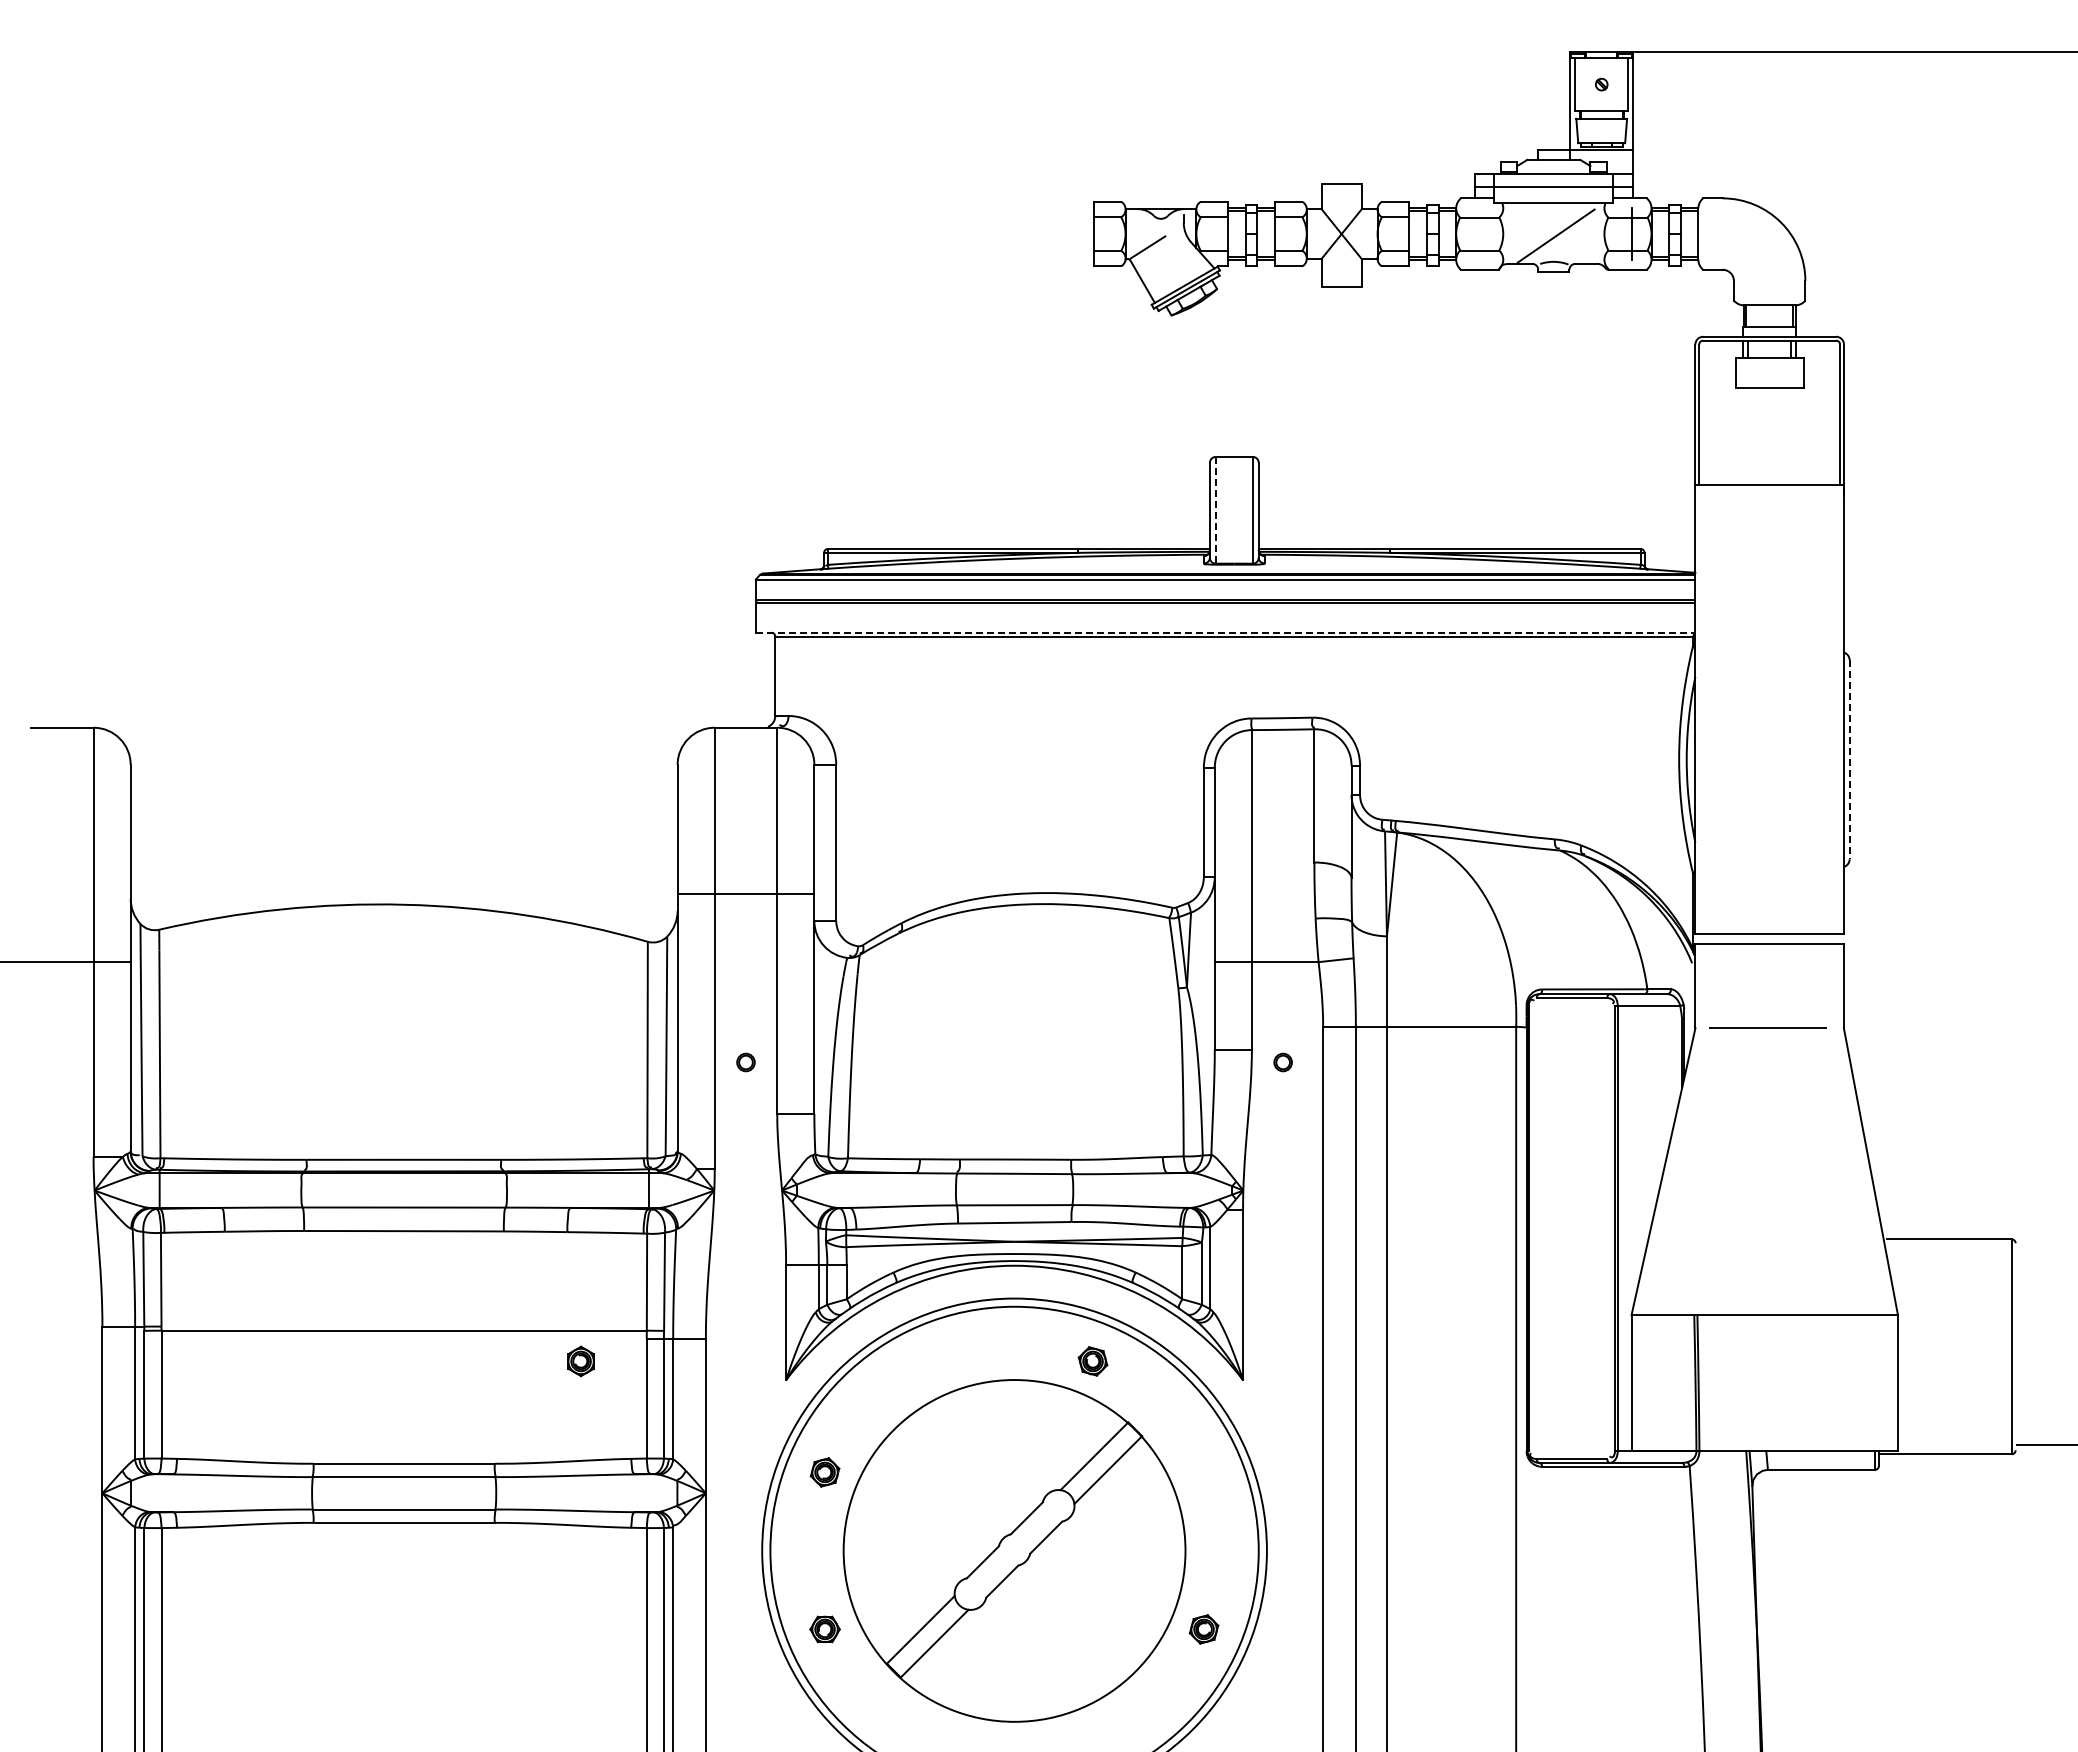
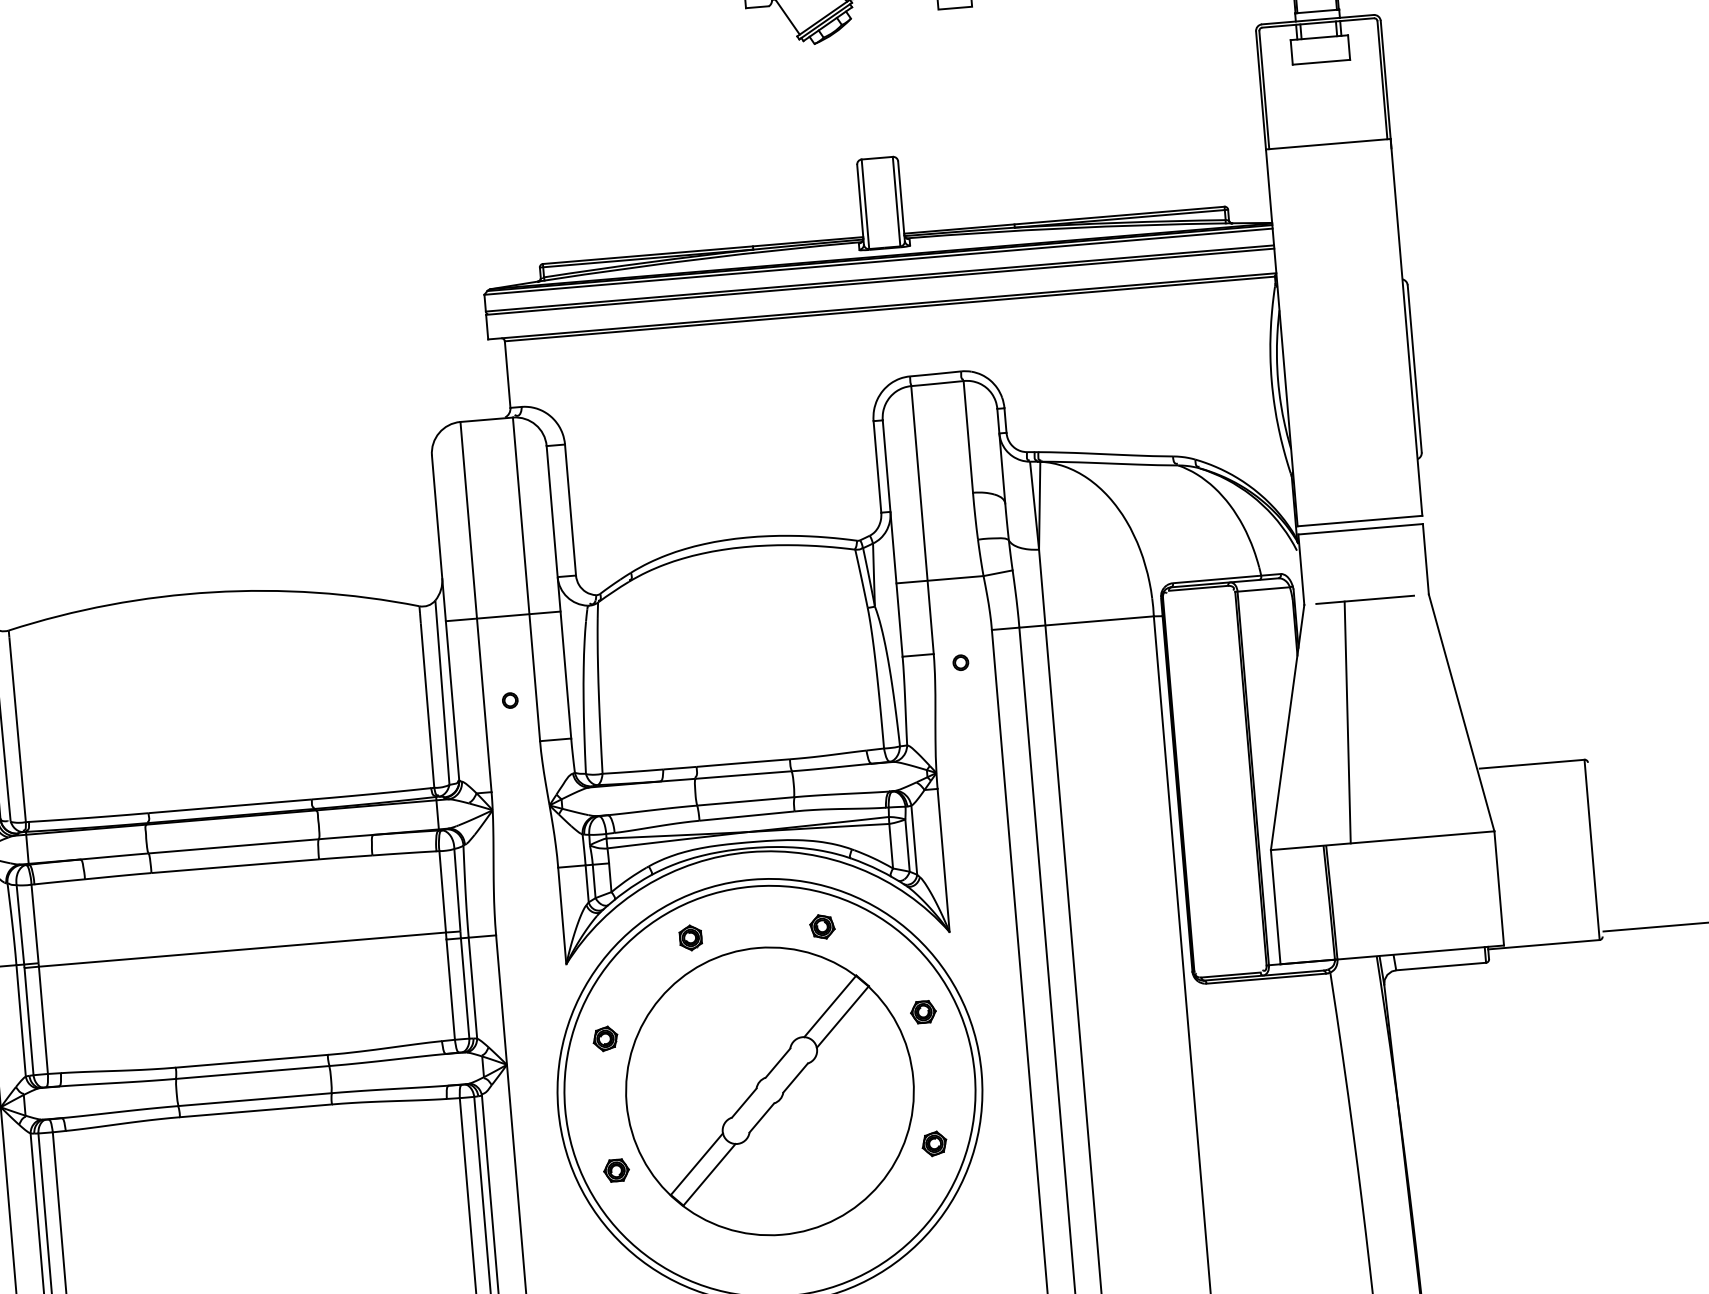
line: (1215, 510) -> (865, 204), dashed -> solid
line: (1225, 632) -> (882, 306), dashed -> solid
line: (1849, 759) -> (1414, 368), dashed -> solid
line: (745, 894) -> (502, 616), moved
line: (1734, 1171) -> (1347, 722), added
part: (580, 1361) -> (690, 938), moved
part: (1203, 1472) -> (922, 1012), added

